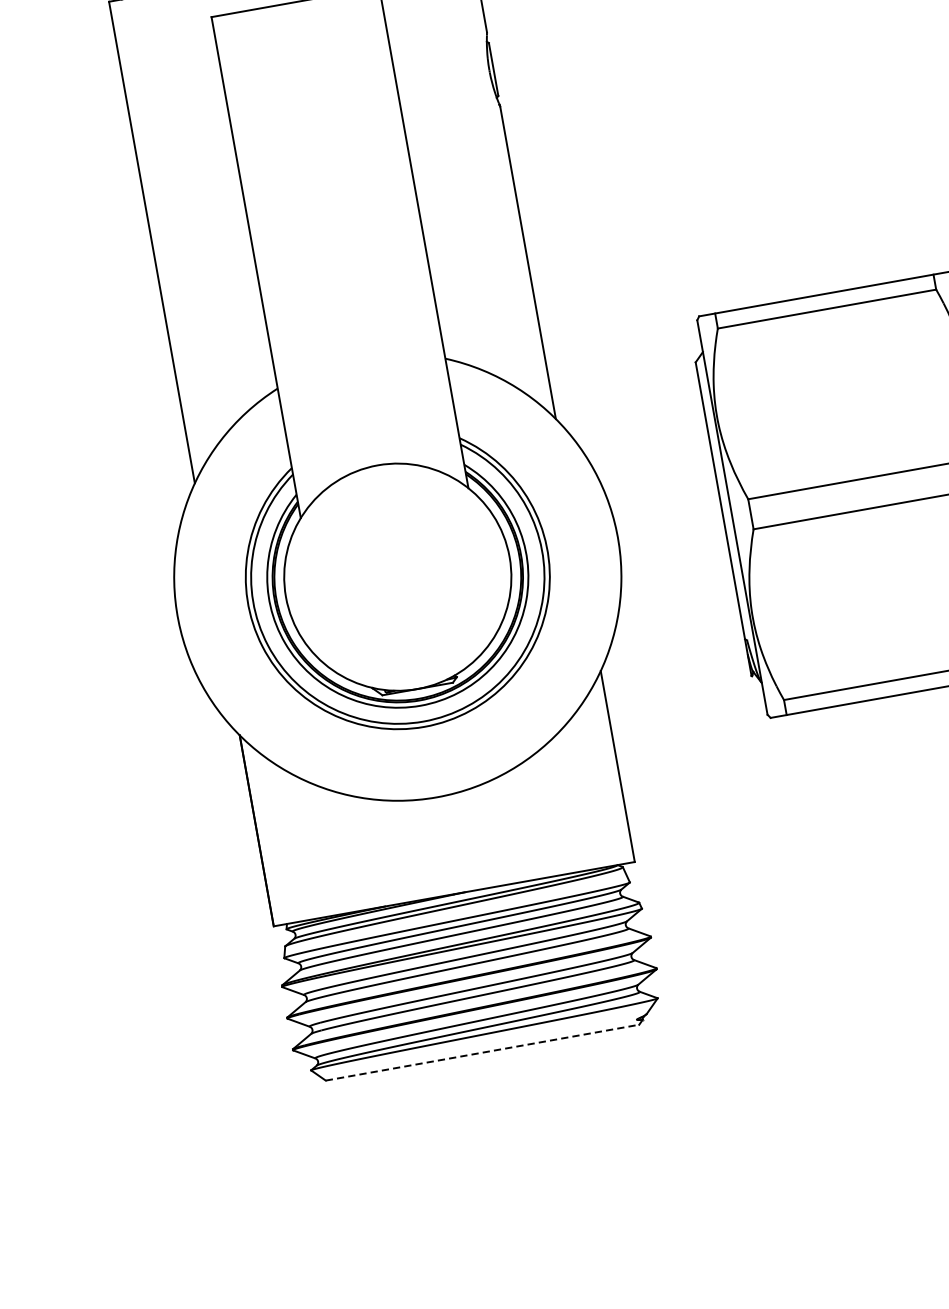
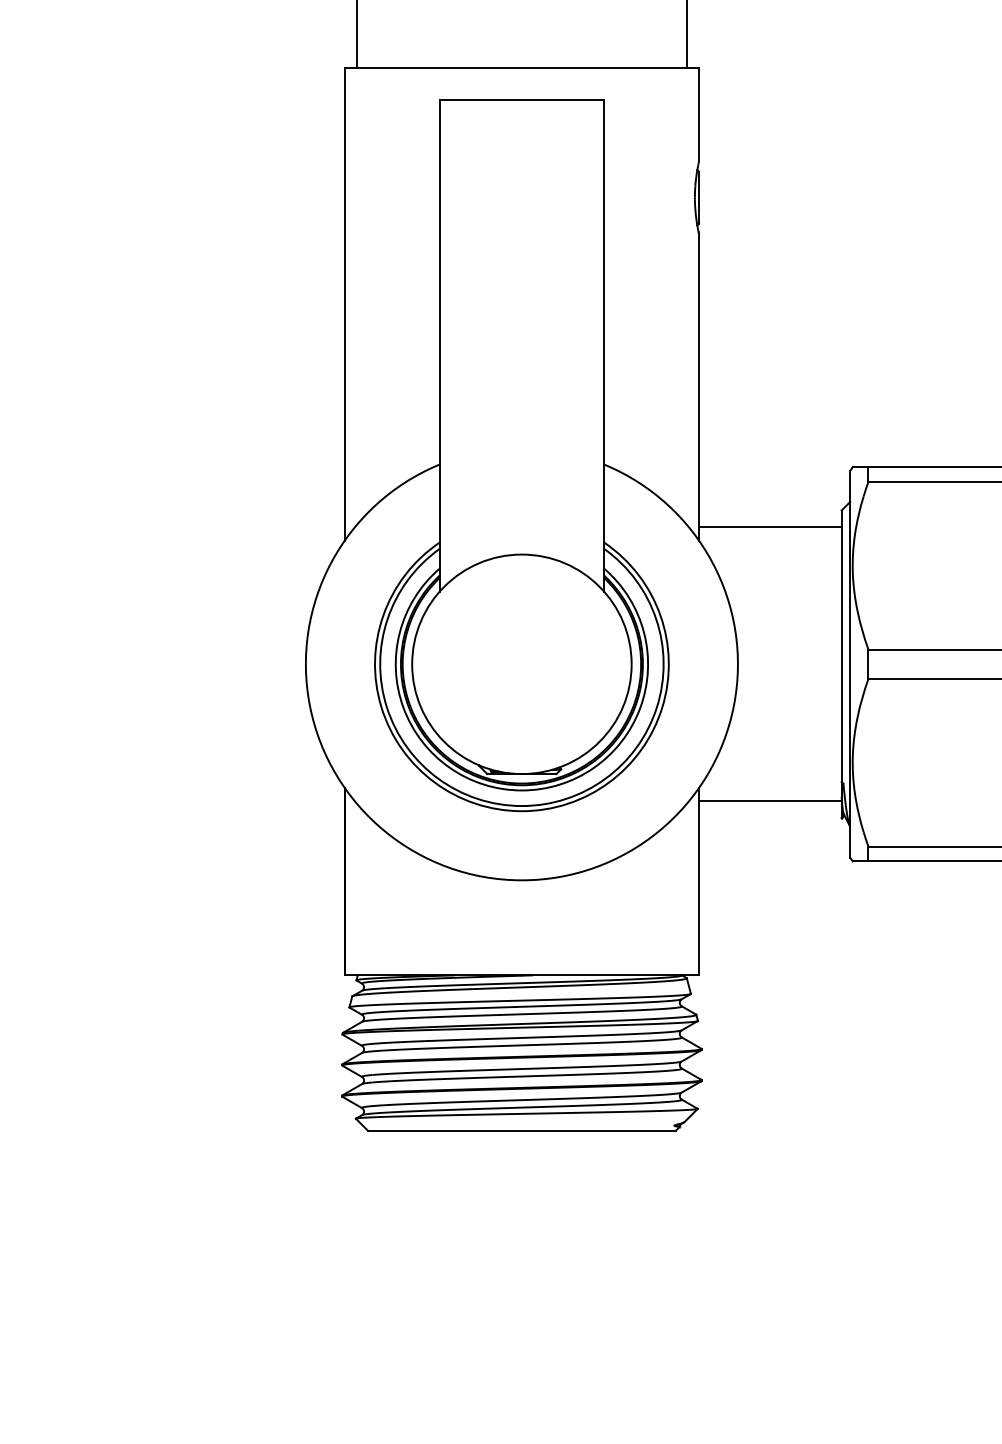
line: (626, 392) -> (770, 527), added
line: (676, 671) -> (770, 801), added
line: (482, 1052) -> (521, 1130), dashed -> solid

